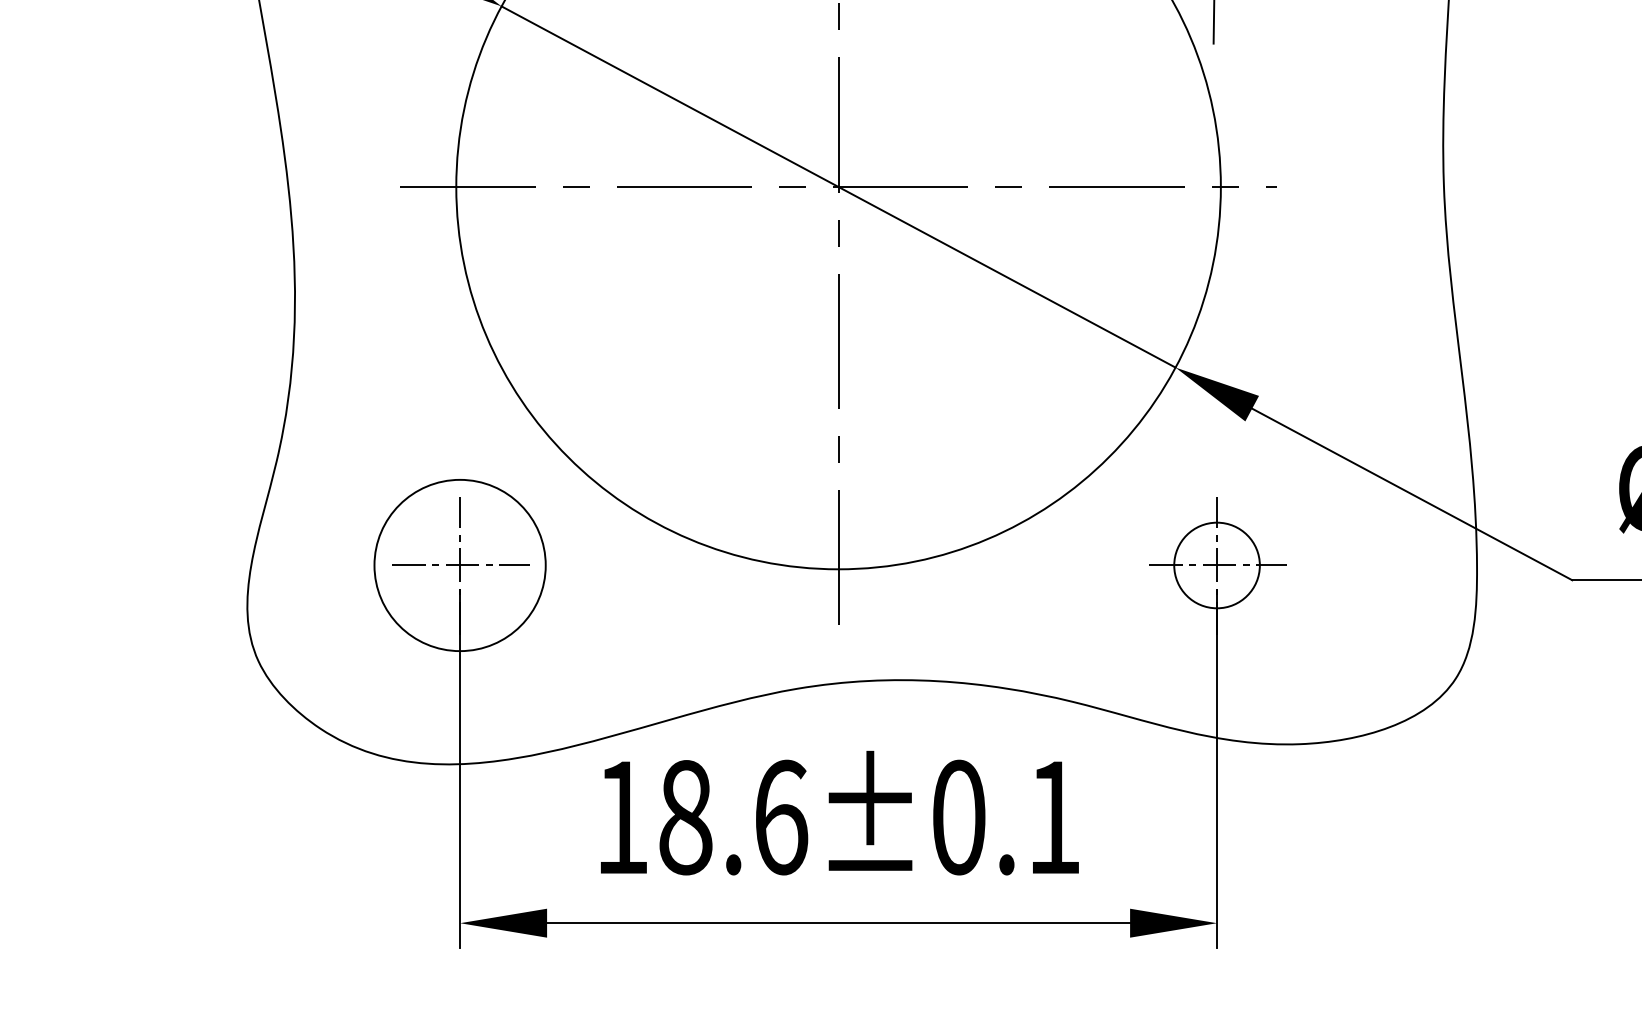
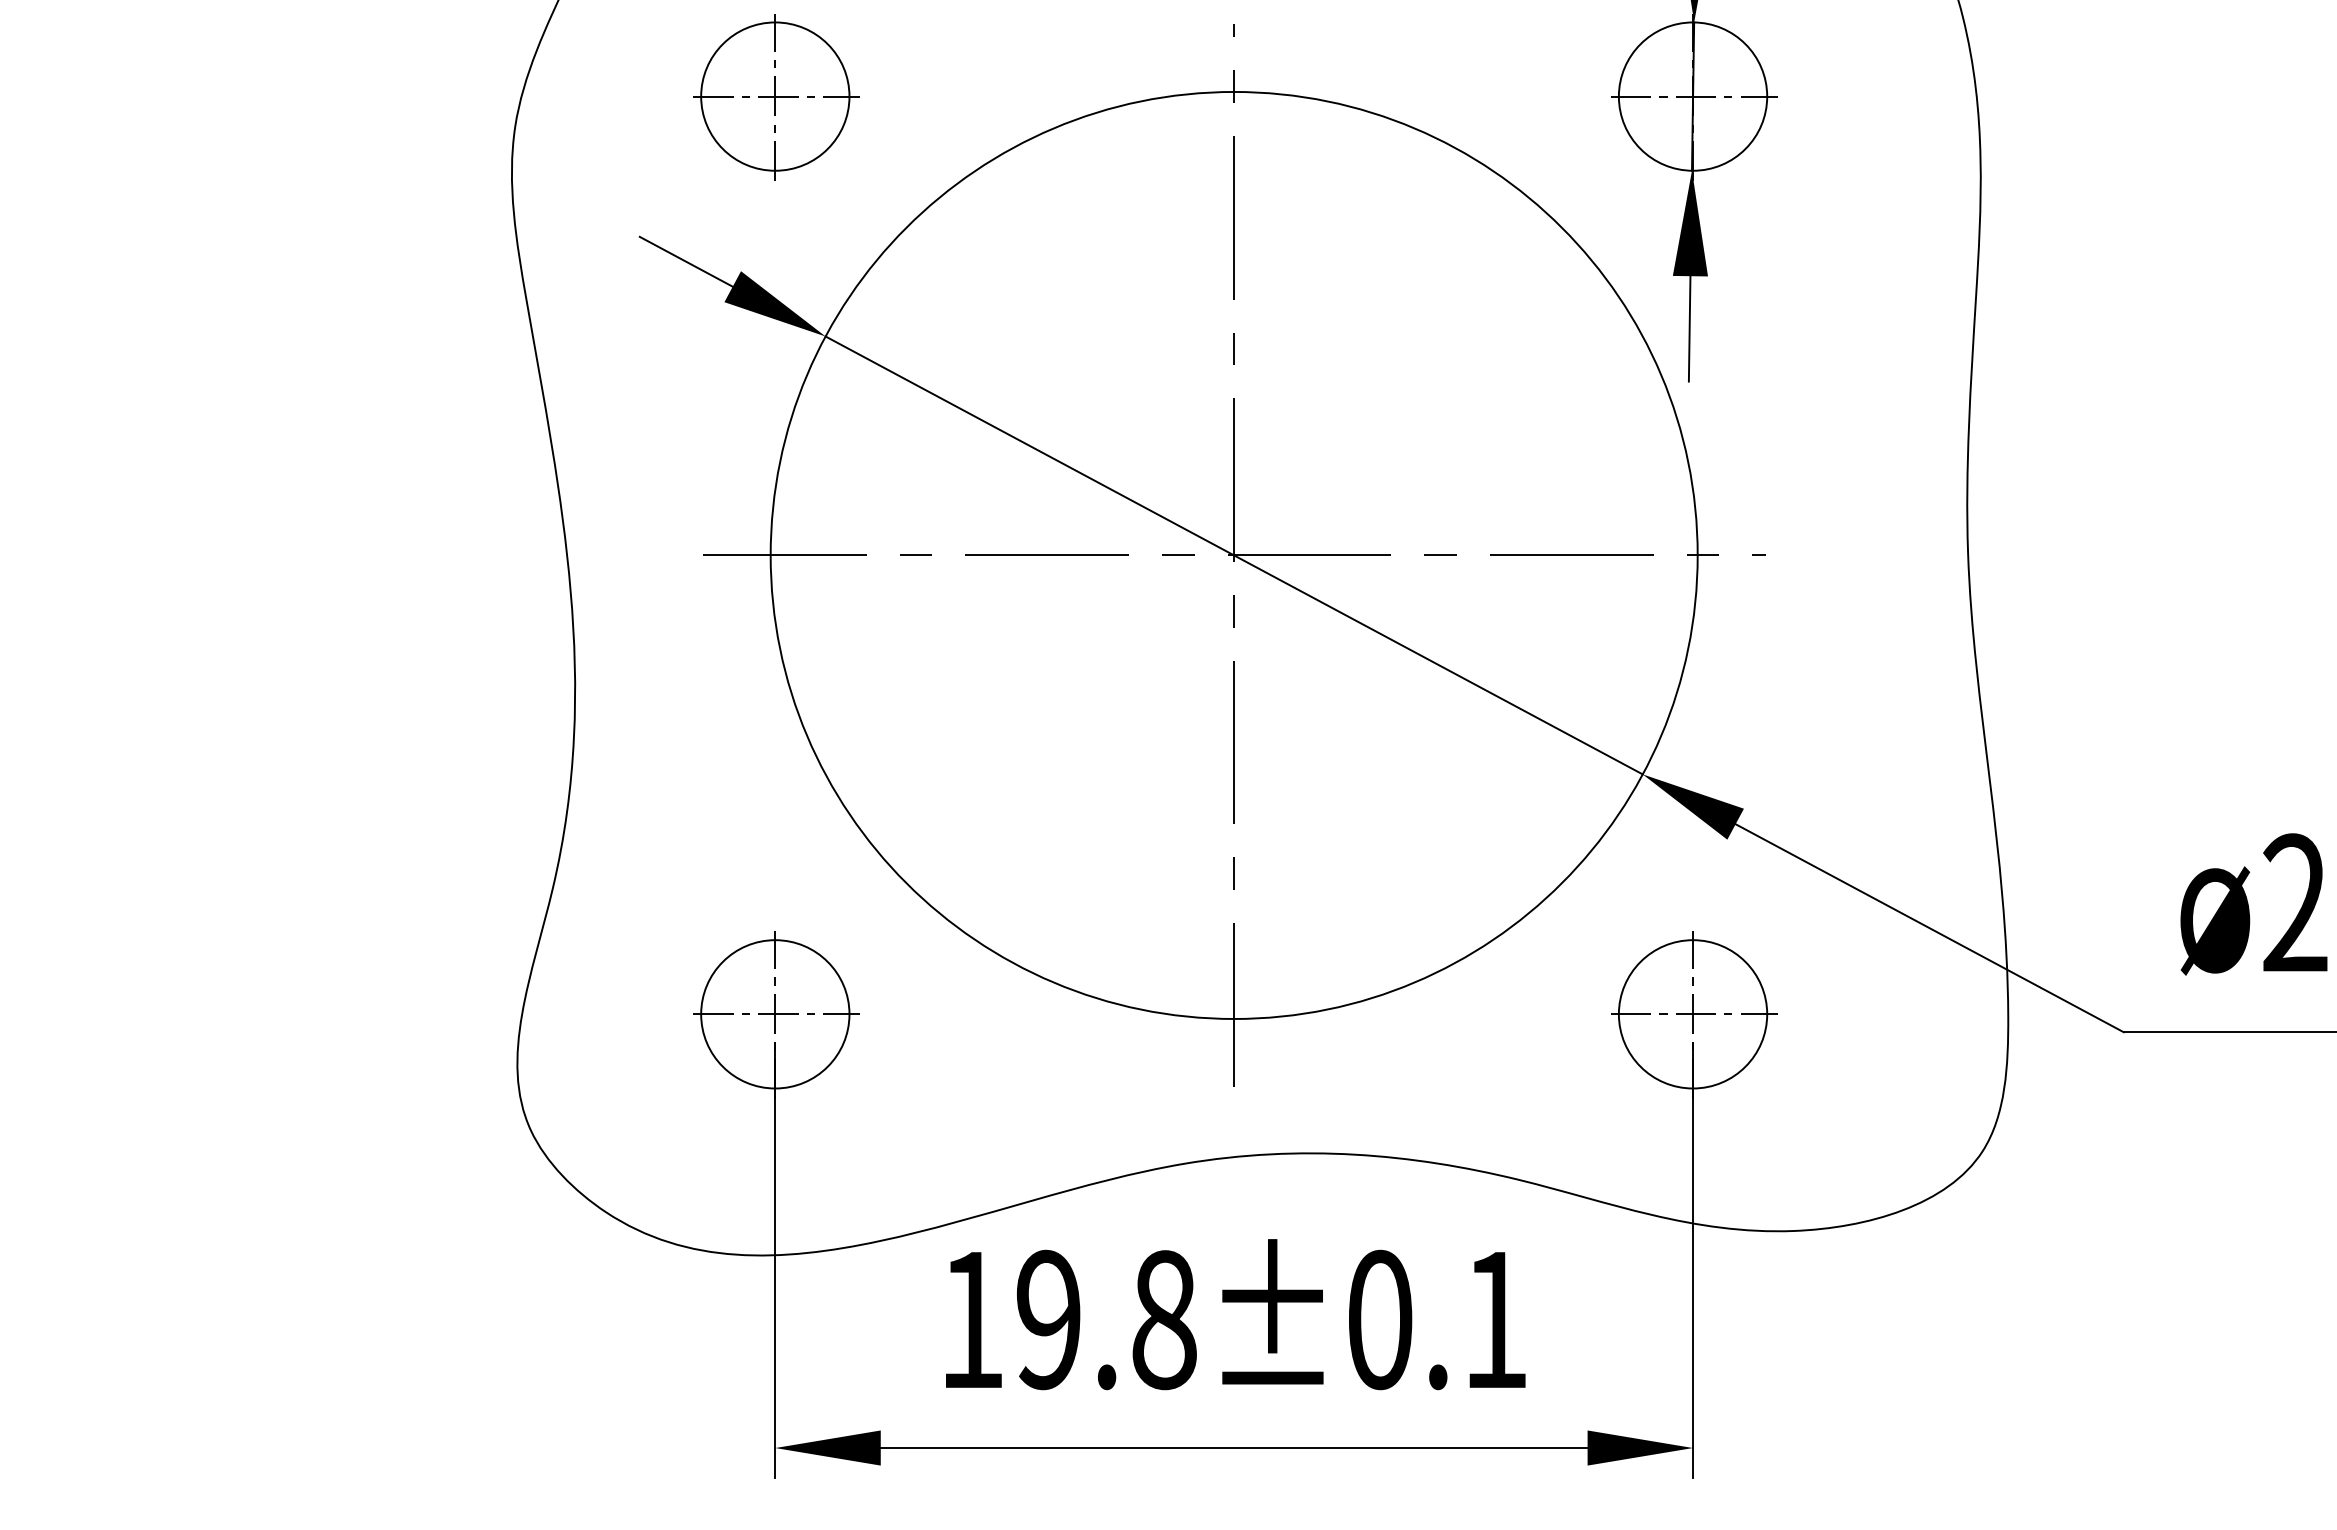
circle: (460, 565) -> (775, 1014), size x0.71
circle: (1216, 565) -> (1692, 1014), size x1.43
text: (733, 817) -> (1106, 1319), 18.6±0.1 -> 19.8±0.1

